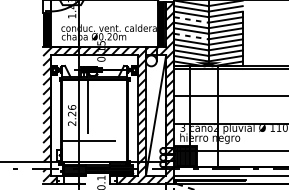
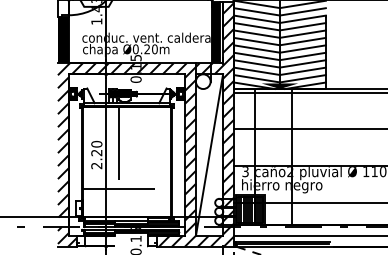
line: (191, 19) -> (257, 26), dashed -> solid
line: (191, 36) -> (257, 49), dashed -> solid
text: (71, 106) -> (96, 143), 2.26 -> 2.20

